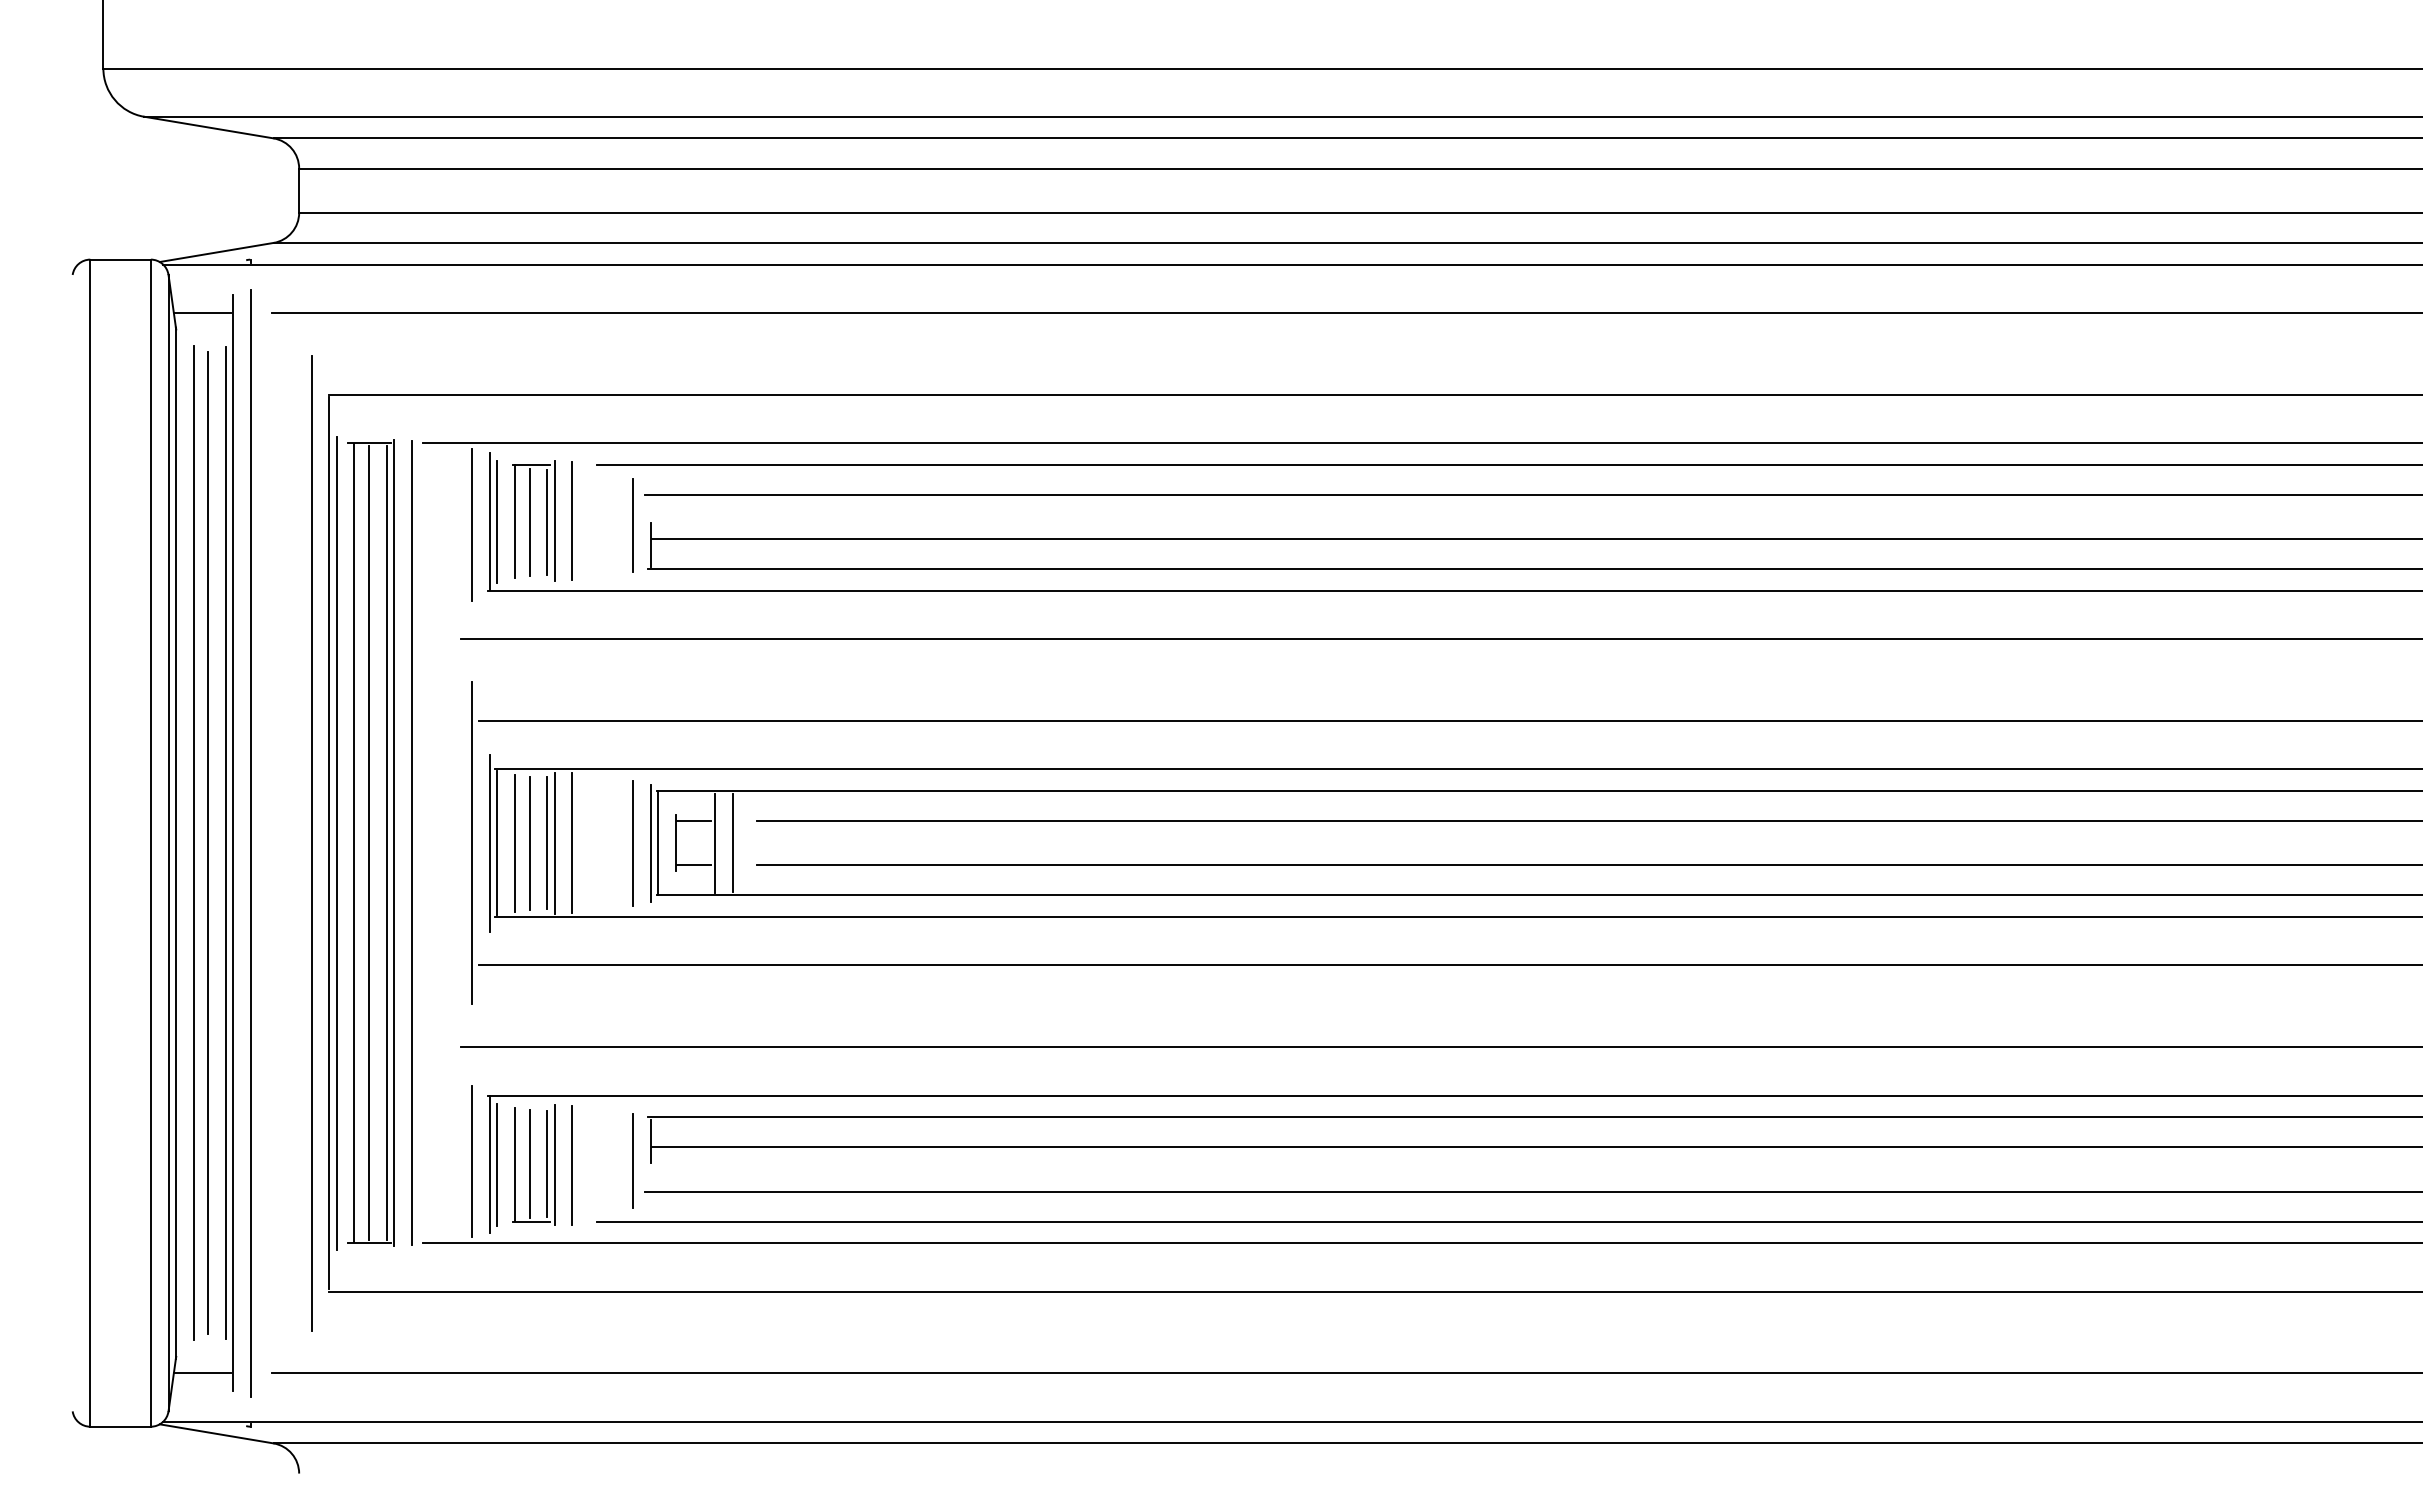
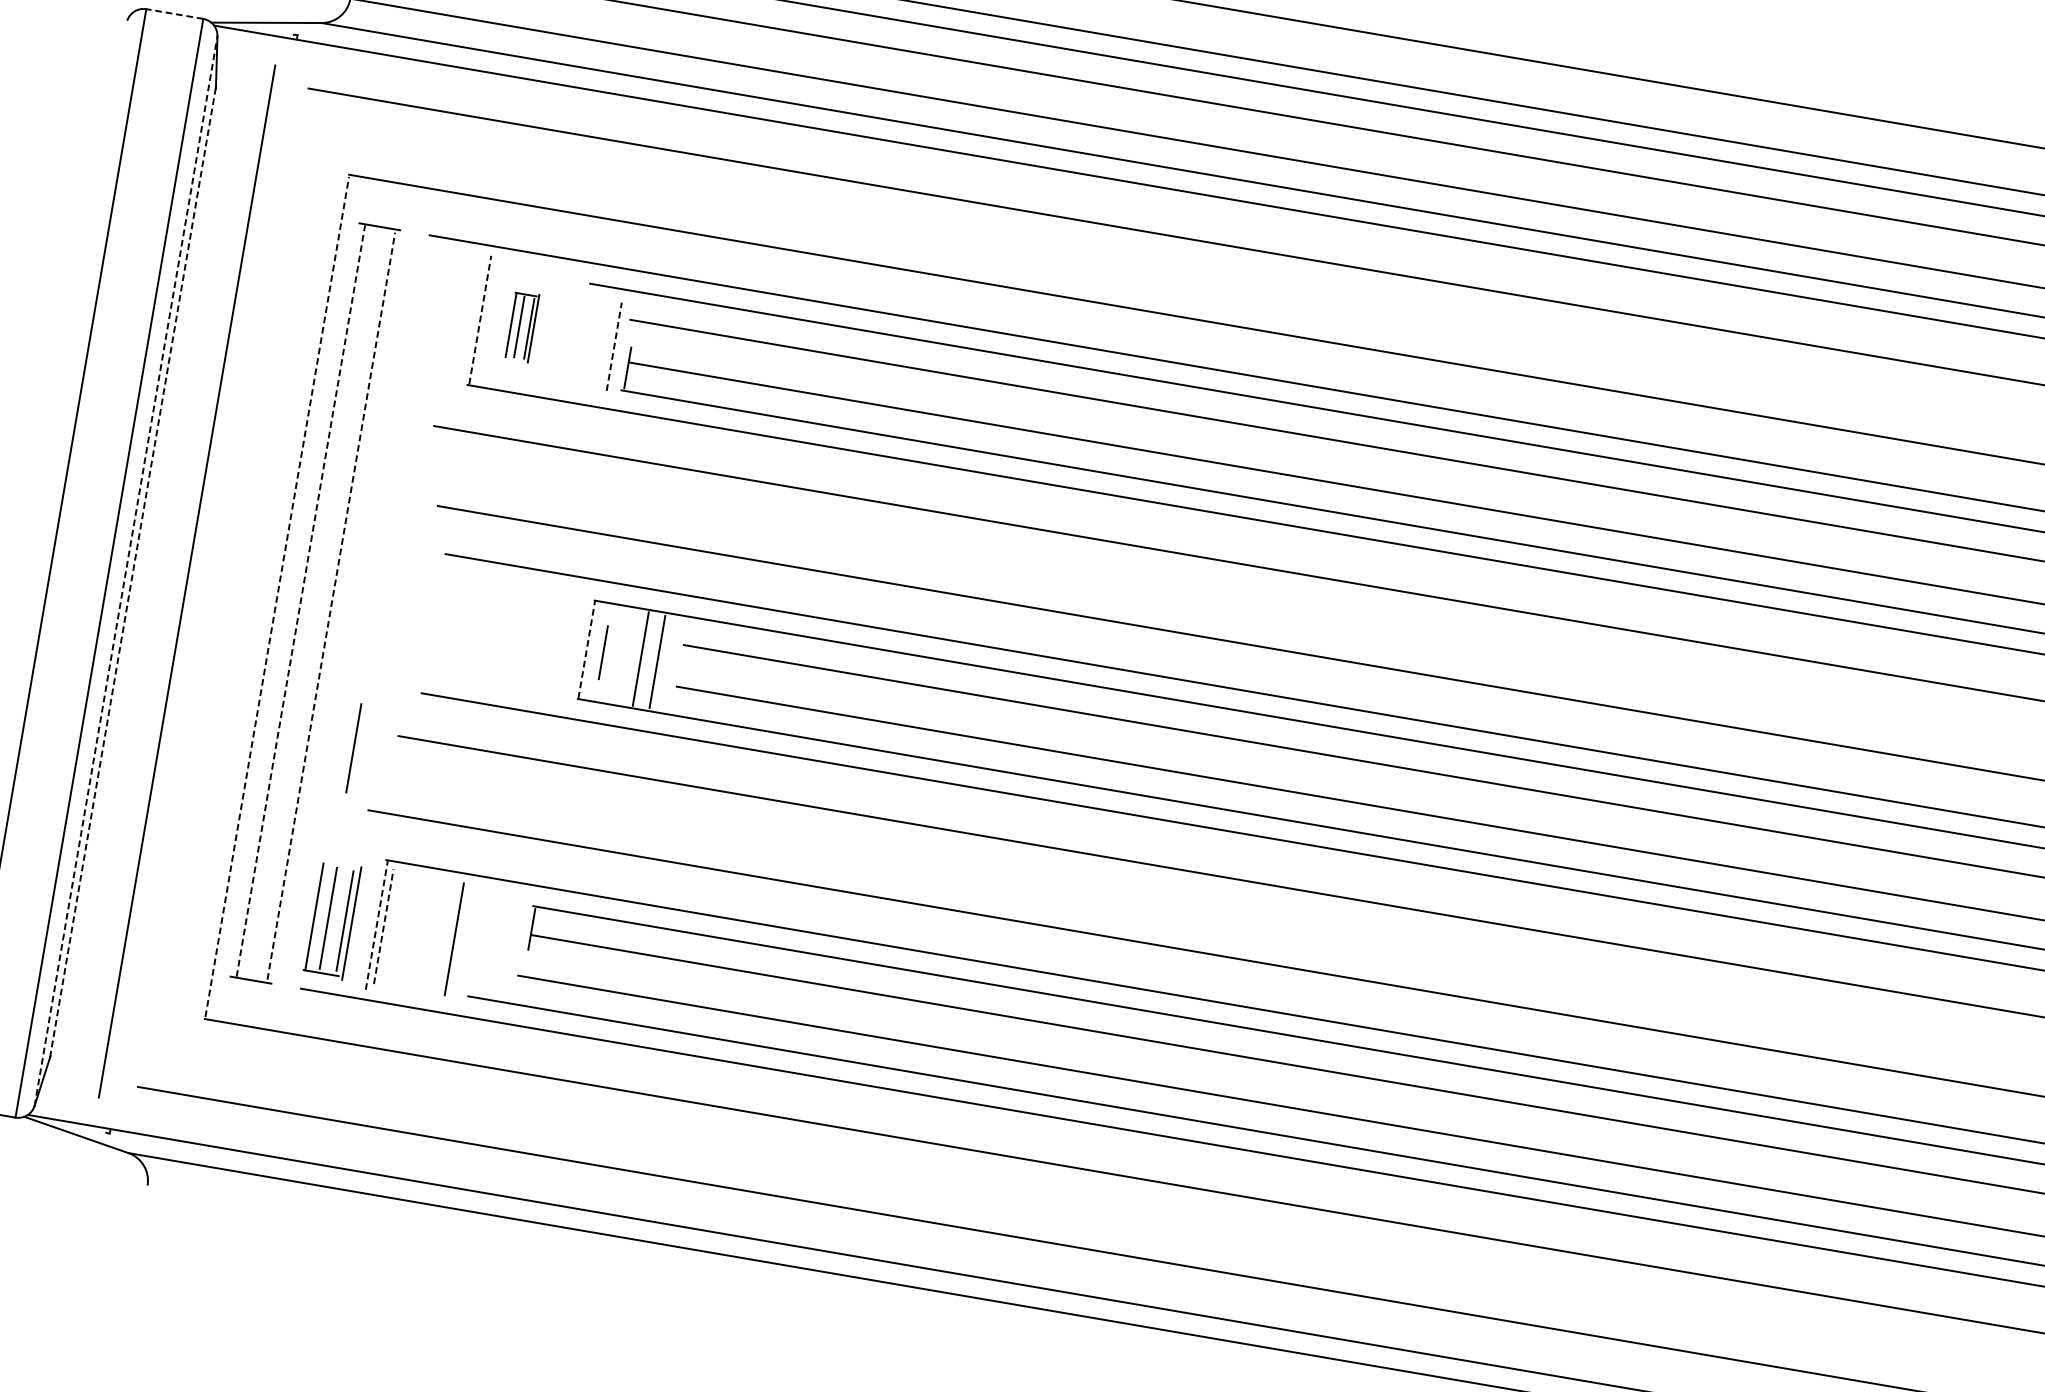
line: (120, 259) -> (174, 13), solid -> dashed
line: (202, 312) -> (243, 77), removed
part: (533, 520) -> (521, 326), size x0.6
line: (572, 520) -> (558, 332), removed
line: (489, 521) -> (479, 319), solid -> dashed
line: (497, 521) -> (487, 321), removed
line: (472, 524) -> (463, 320), removed
line: (632, 525) -> (613, 346), solid -> dashed
line: (693, 821) -> (623, 635), removed
line: (168, 842) -> (126, 570), solid -> dashed
line: (193, 842) -> (149, 574), removed
line: (251, 842) -> (204, 583), removed
line: (311, 842) -> (260, 593), removed
line: (329, 842) -> (277, 596), solid -> dashed
line: (336, 842) -> (284, 597), removed
line: (354, 842) -> (301, 600), solid -> dashed
line: (368, 842) -> (314, 602), removed
line: (394, 842) -> (338, 606), removed
line: (411, 842) -> (354, 609), removed
line: (489, 842) -> (428, 622), removed
line: (497, 842) -> (435, 623), removed
line: (514, 842) -> (451, 626), removed
line: (529, 842) -> (465, 628), removed
line: (547, 842) -> (482, 631), removed
line: (554, 842) -> (489, 632), removed
line: (650, 842) -> (579, 648), removed
line: (175, 843) -> (132, 572), solid -> dashed
line: (208, 843) -> (163, 577), removed
line: (225, 843) -> (179, 580), removed
line: (386, 843) -> (331, 606), solid -> dashed
line: (472, 843) -> (412, 620), removed
line: (572, 843) -> (506, 636), removed
line: (632, 843) -> (562, 646), removed
line: (657, 843) -> (586, 650), solid -> dashed
line: (693, 865) -> (616, 676), removed
line: (632, 1160) -> (353, 747), moved
line: (472, 1161) -> (360, 919), removed
line: (489, 1164) -> (376, 925), solid -> dashed
line: (497, 1164) -> (384, 926), solid -> dashed
part: (533, 1164) -> (331, 919), moved
line: (202, 1373) -> (72, 1075), removed

